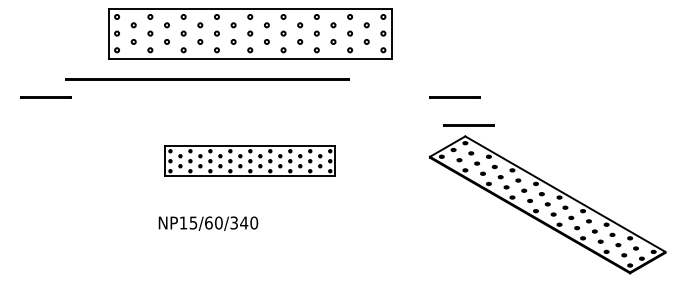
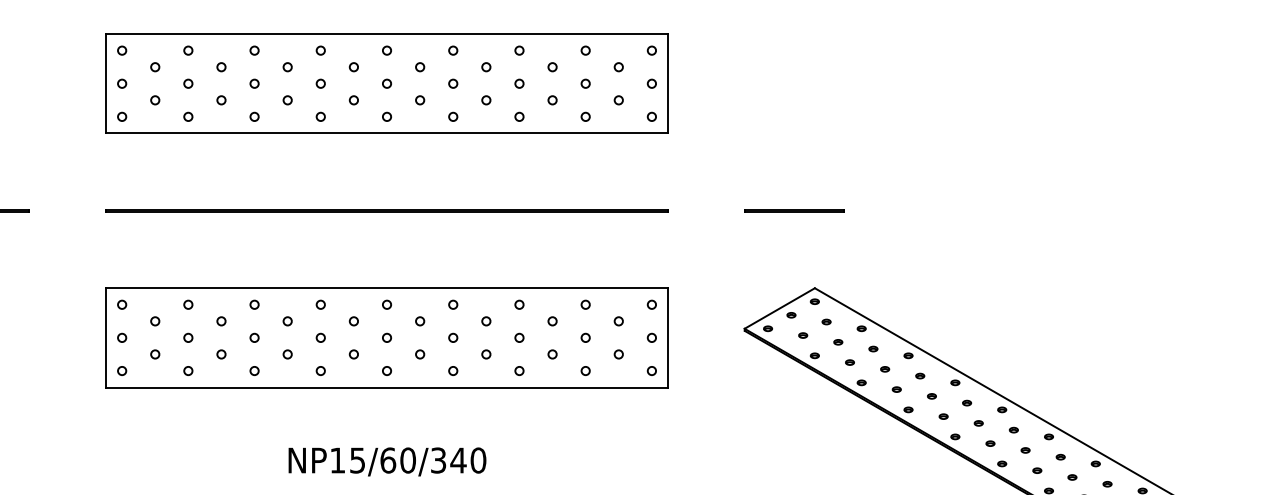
line: (207, 79) -> (387, 210), moved
line: (468, 125) -> (821, 266), removed
part: (250, 160) -> (387, 336), size x1.67
text: (208, 223) -> (387, 461), moved

